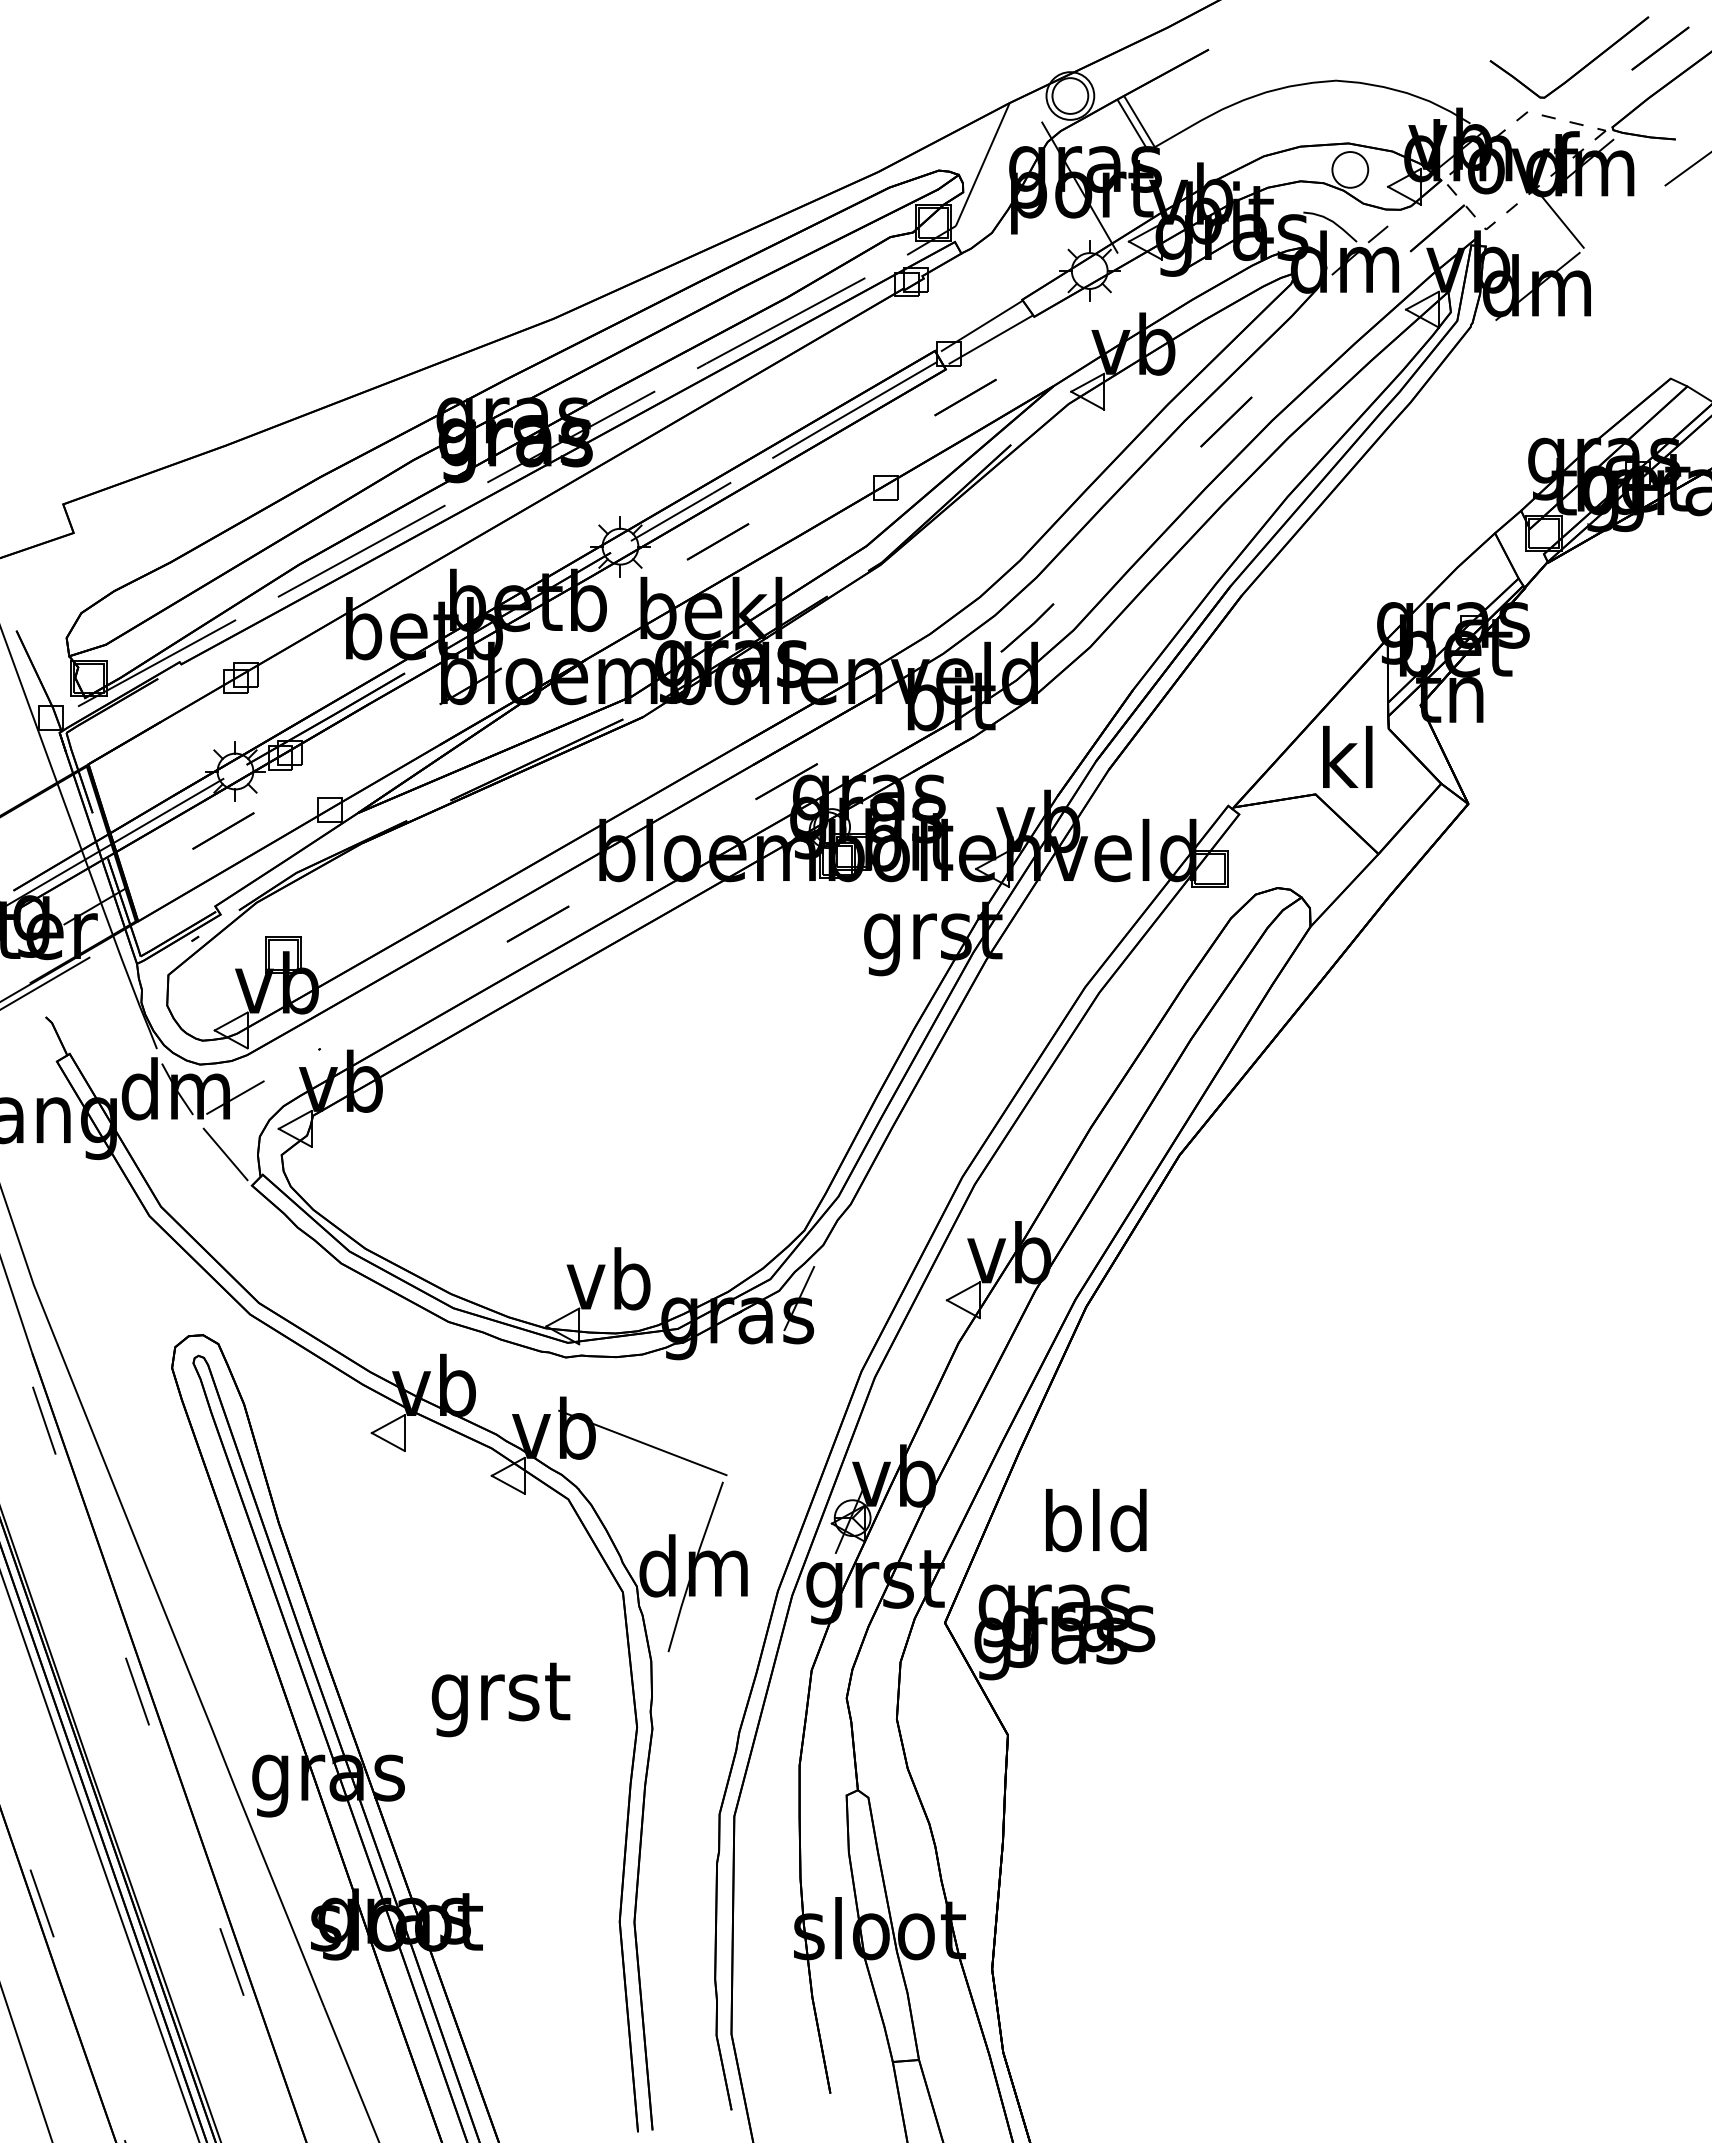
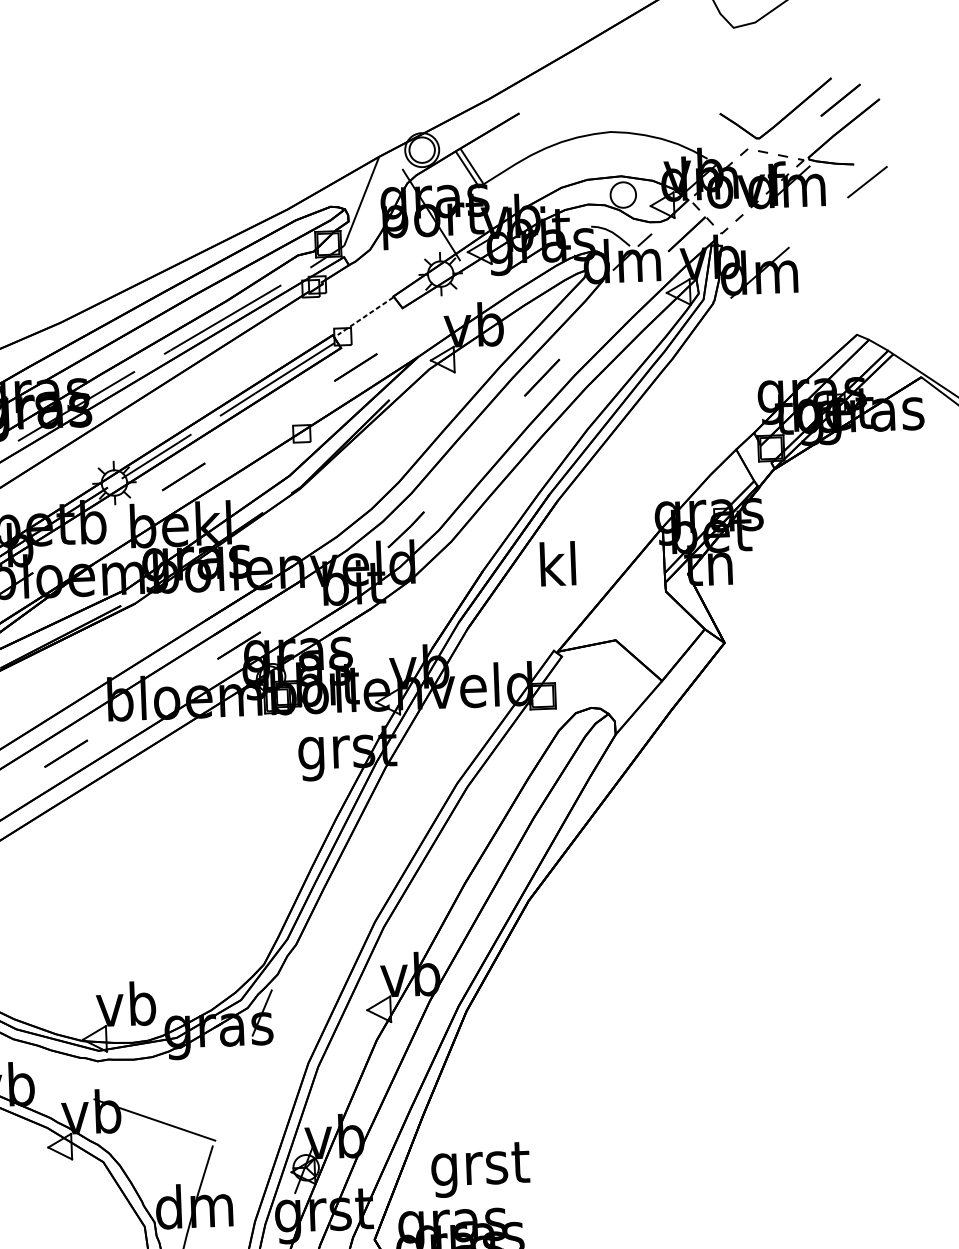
line: (1562, 221) -> (775, 225), removed
line: (981, 326) -> (365, 316), solid -> dashed
line: (990, 339) -> (372, 325), removed
text: (1347, 756) -> (557, 563), moved
text: (1097, 1528) -> (480, 1168), bld -> grst

